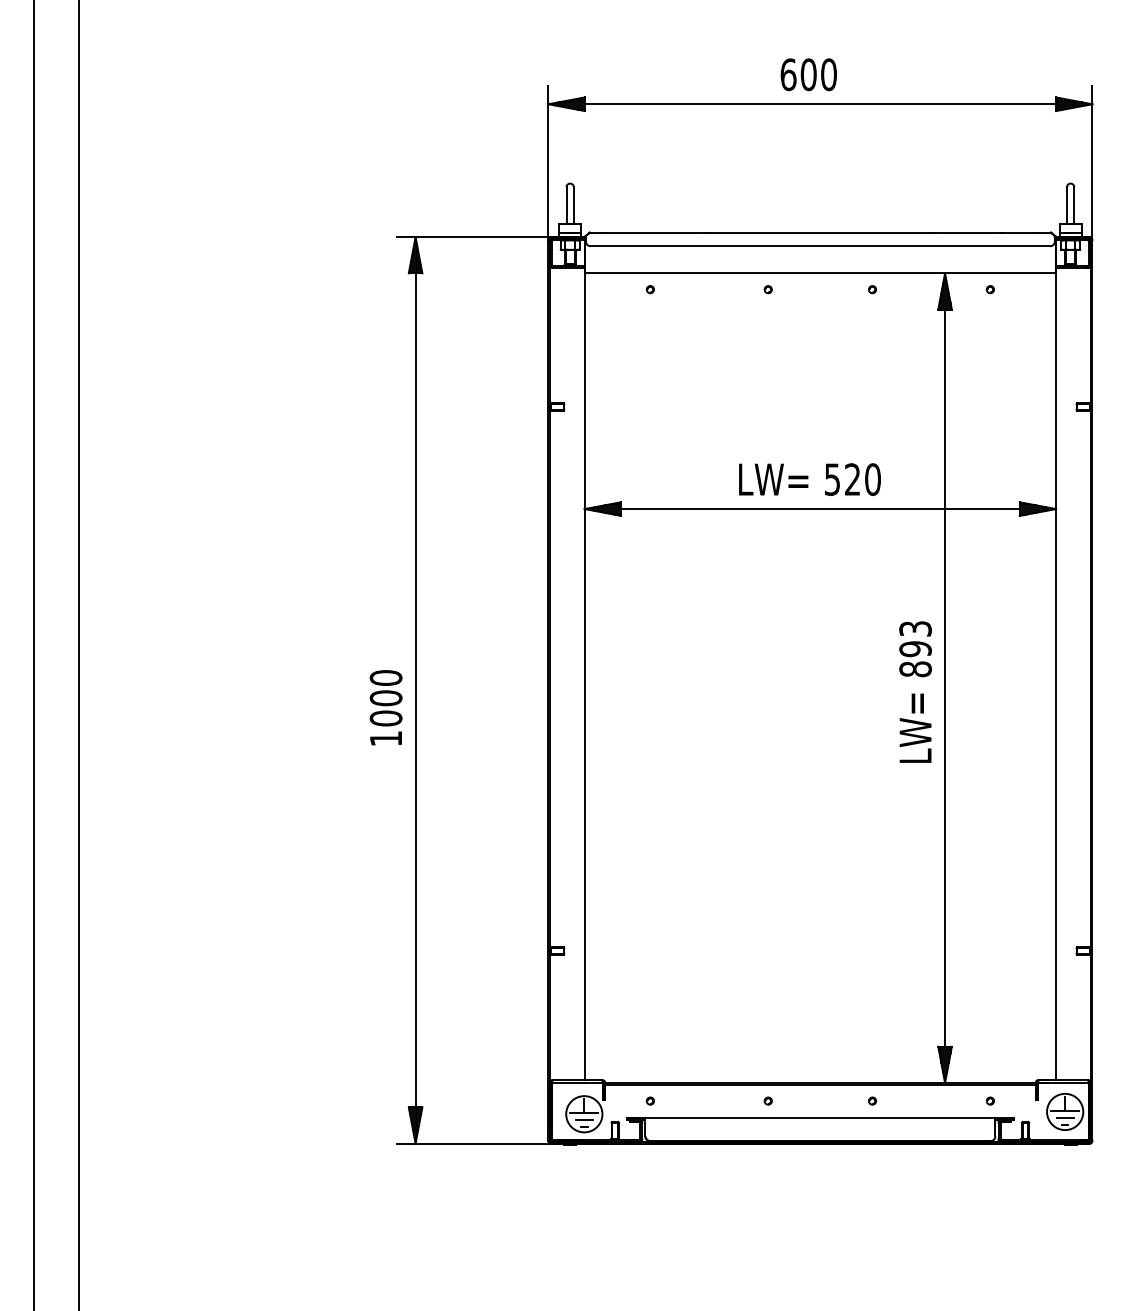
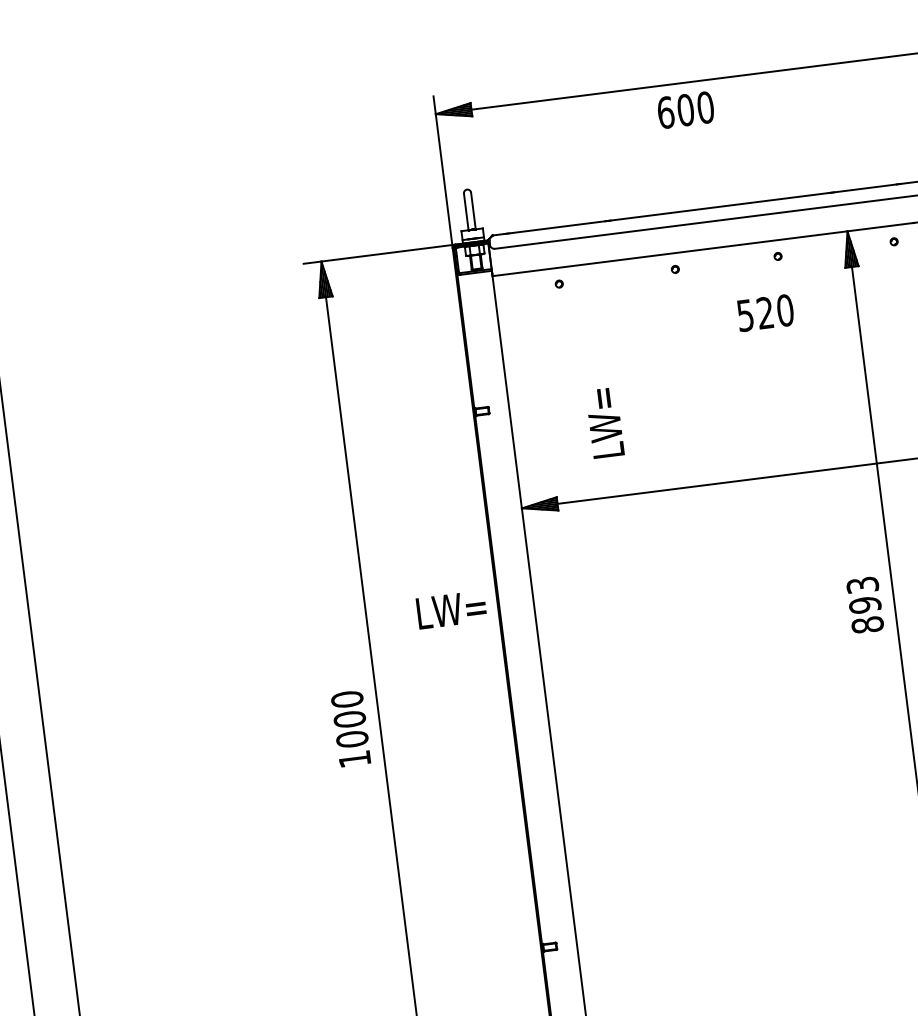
text: (808, 74) -> (685, 109), moved
text: (773, 479) -> (451, 609), moved
text: (852, 479) -> (765, 312), moved
text: (915, 727) -> (604, 422), moved

